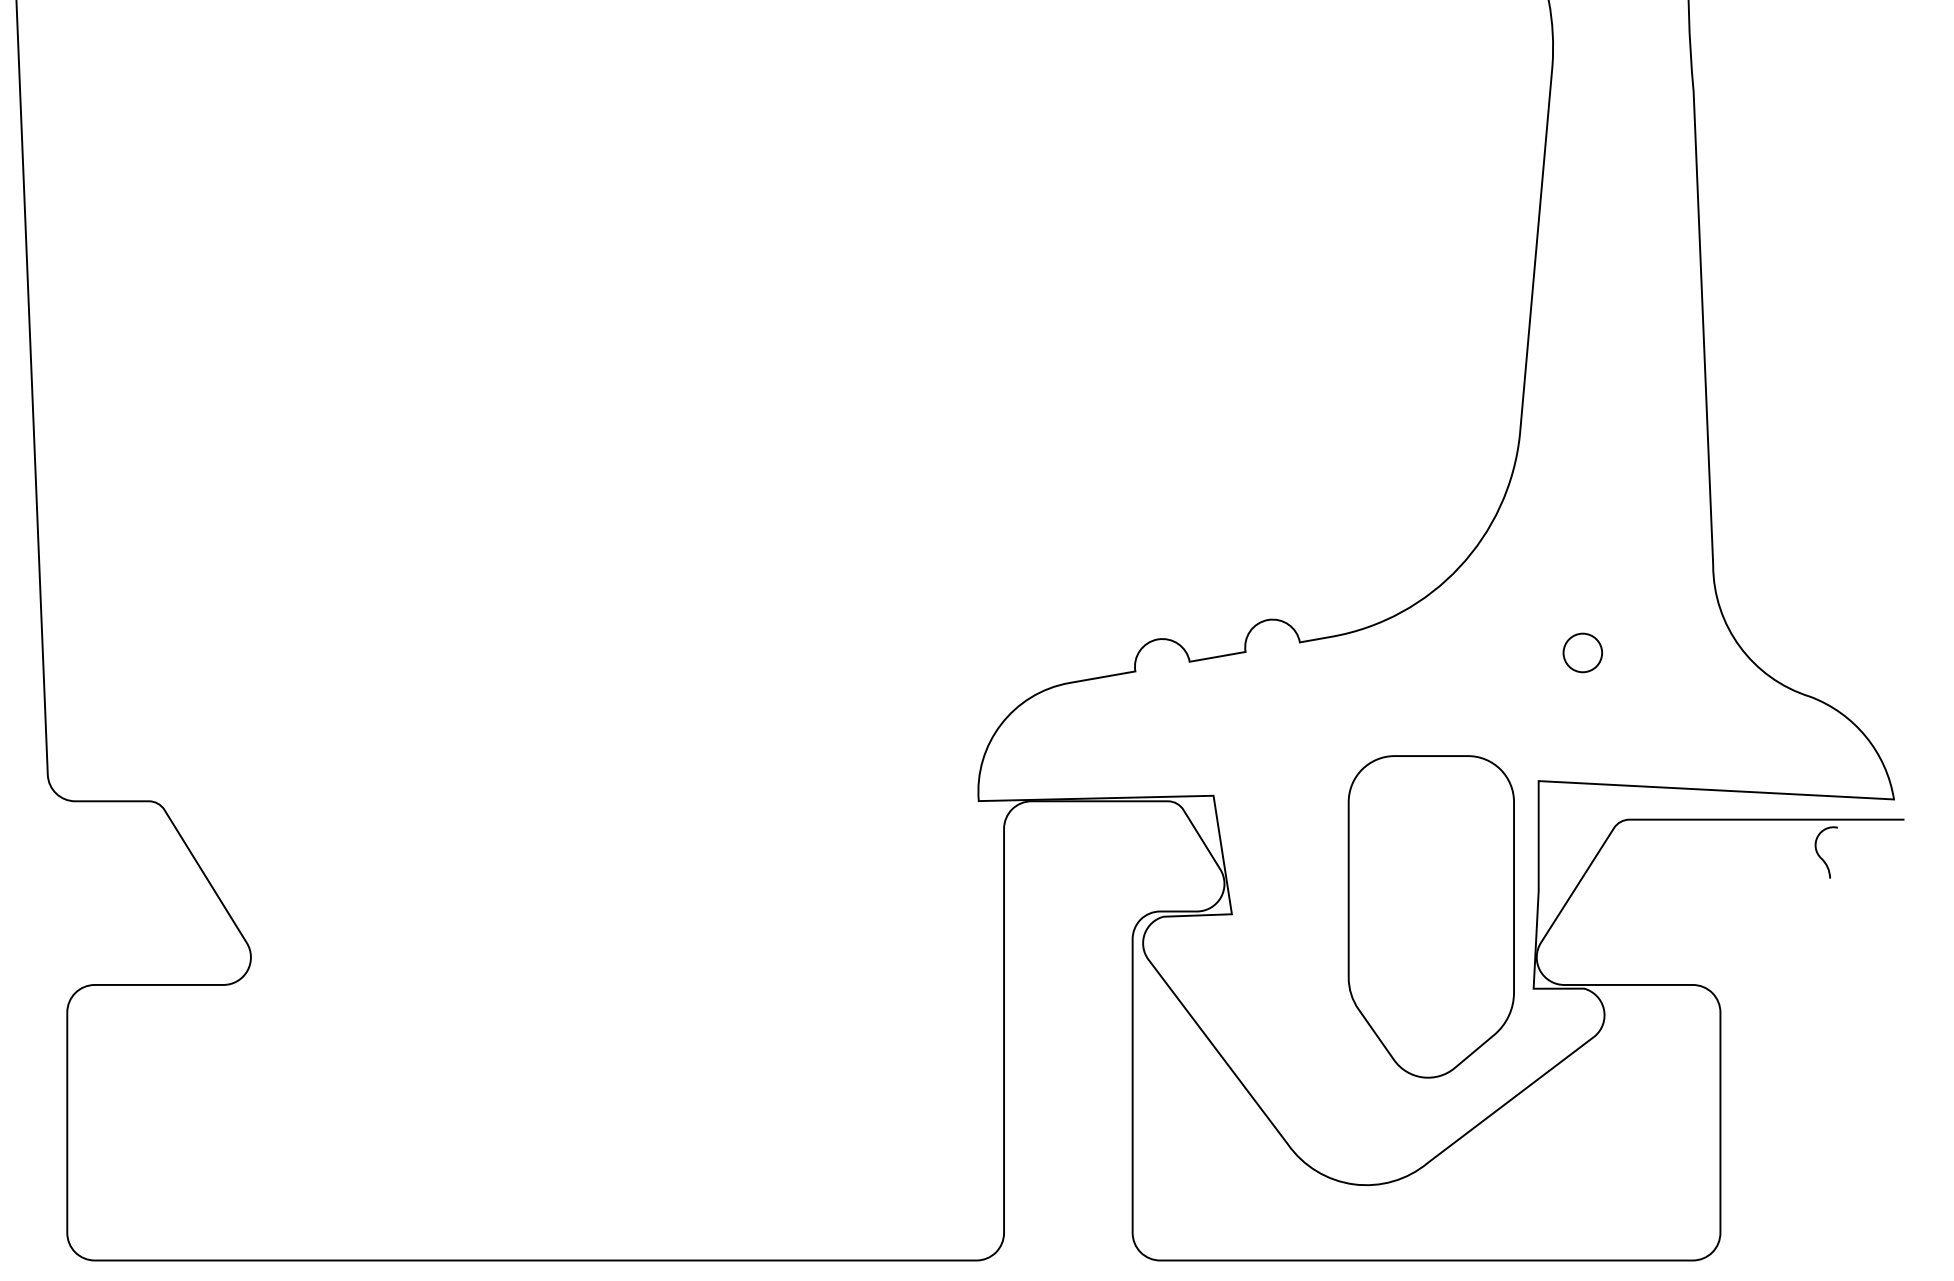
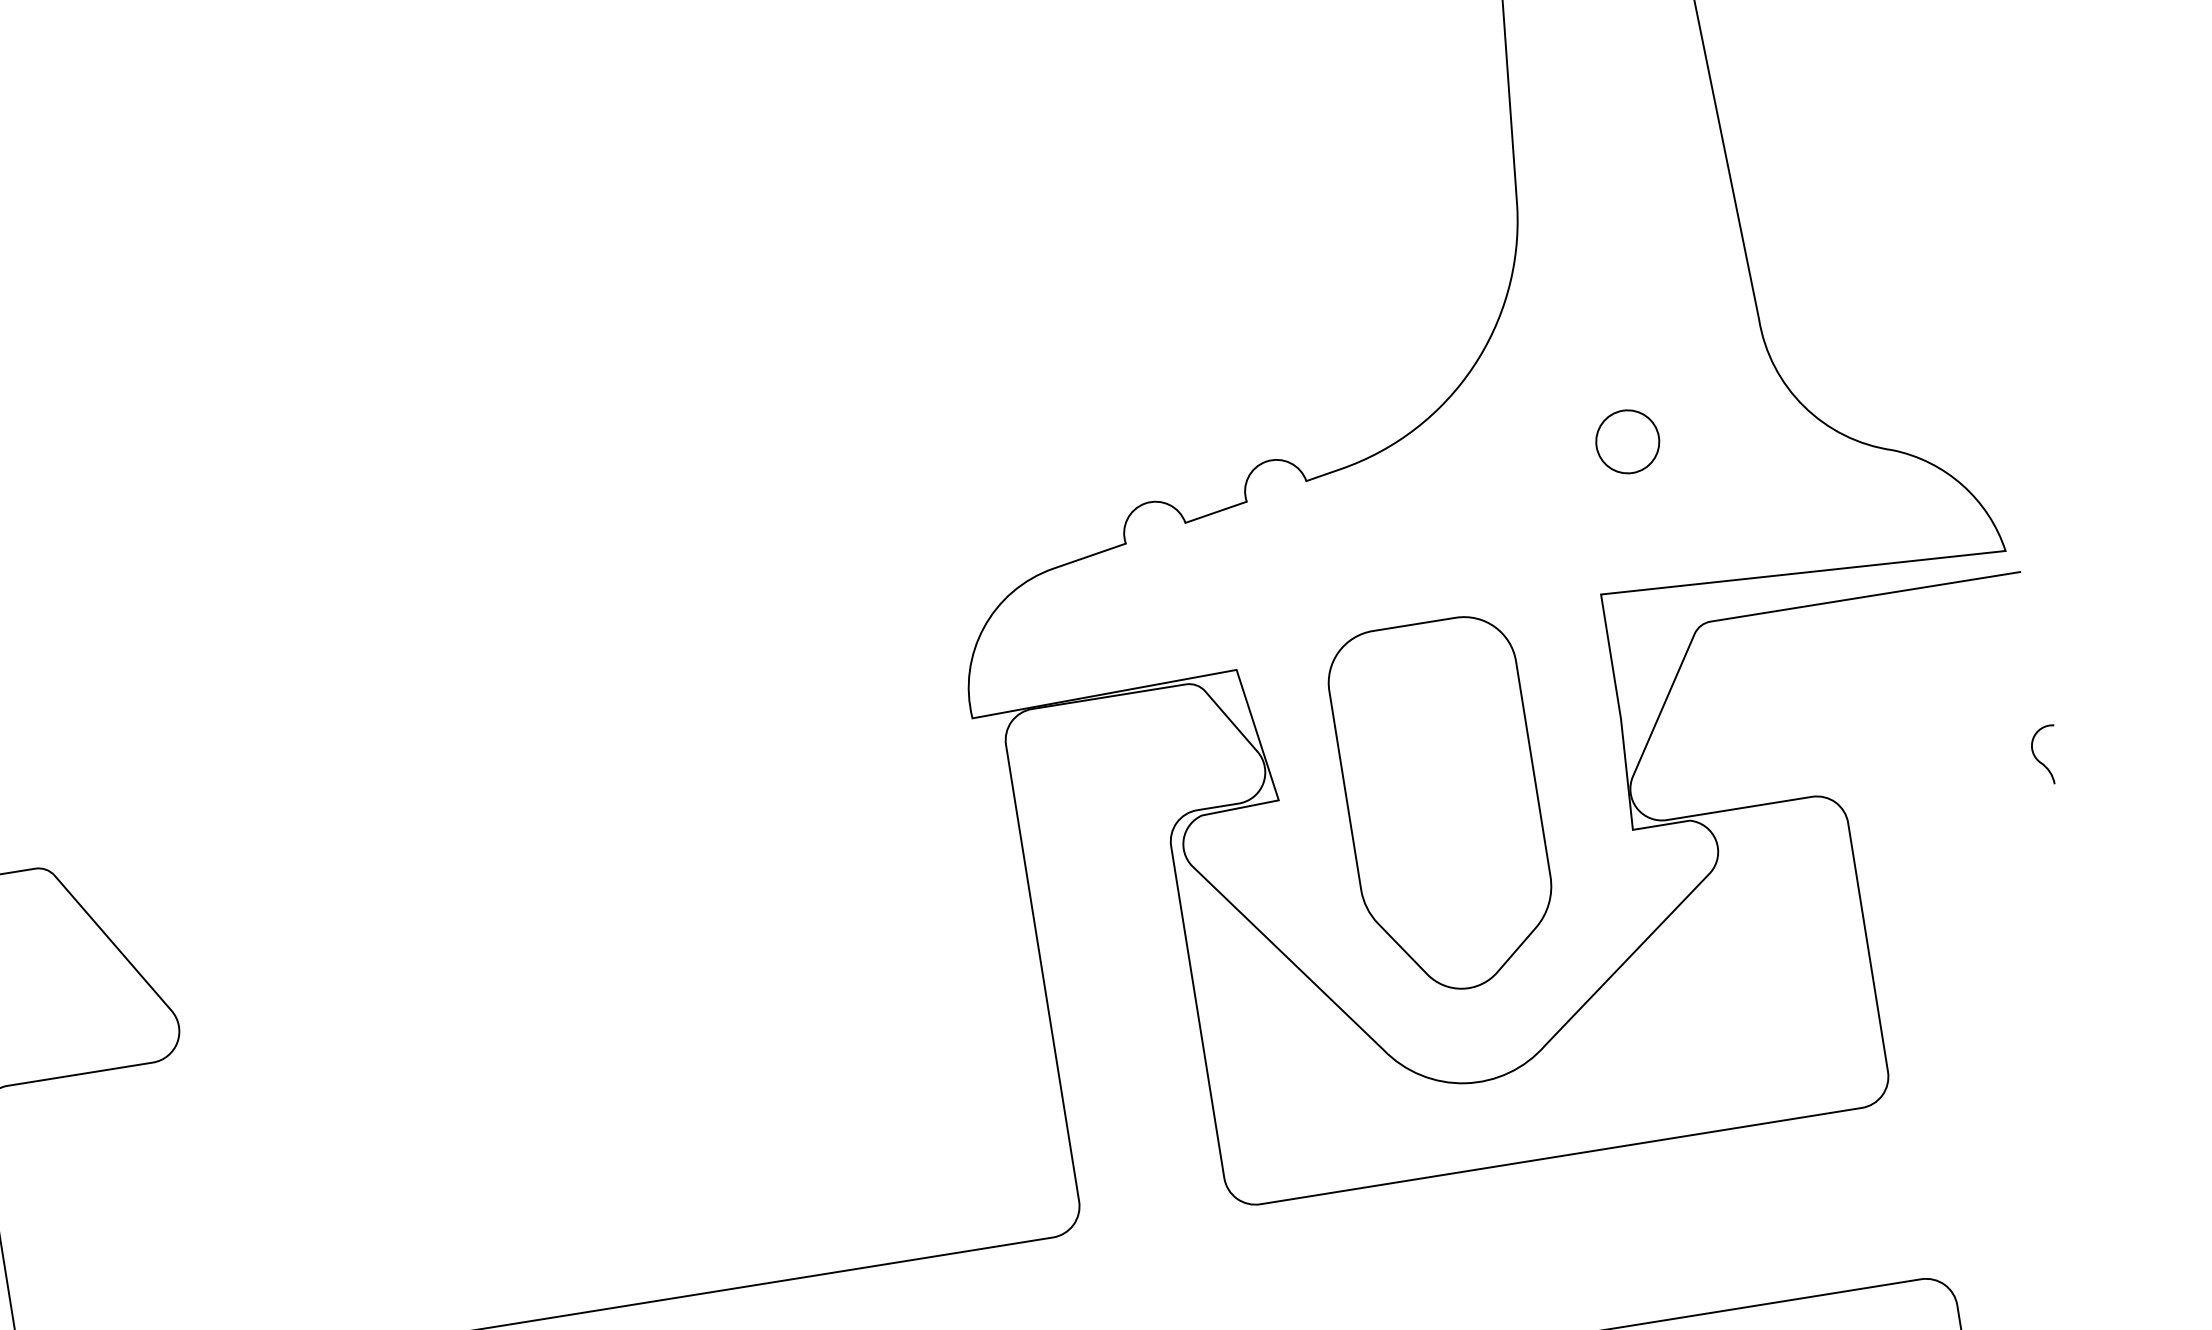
circle: (1582, 652) -> (1627, 441), size x1.43
curve: (1819, 854) -> (2038, 758), moved
part: (1430, 916) -> (1442, 805), moved

